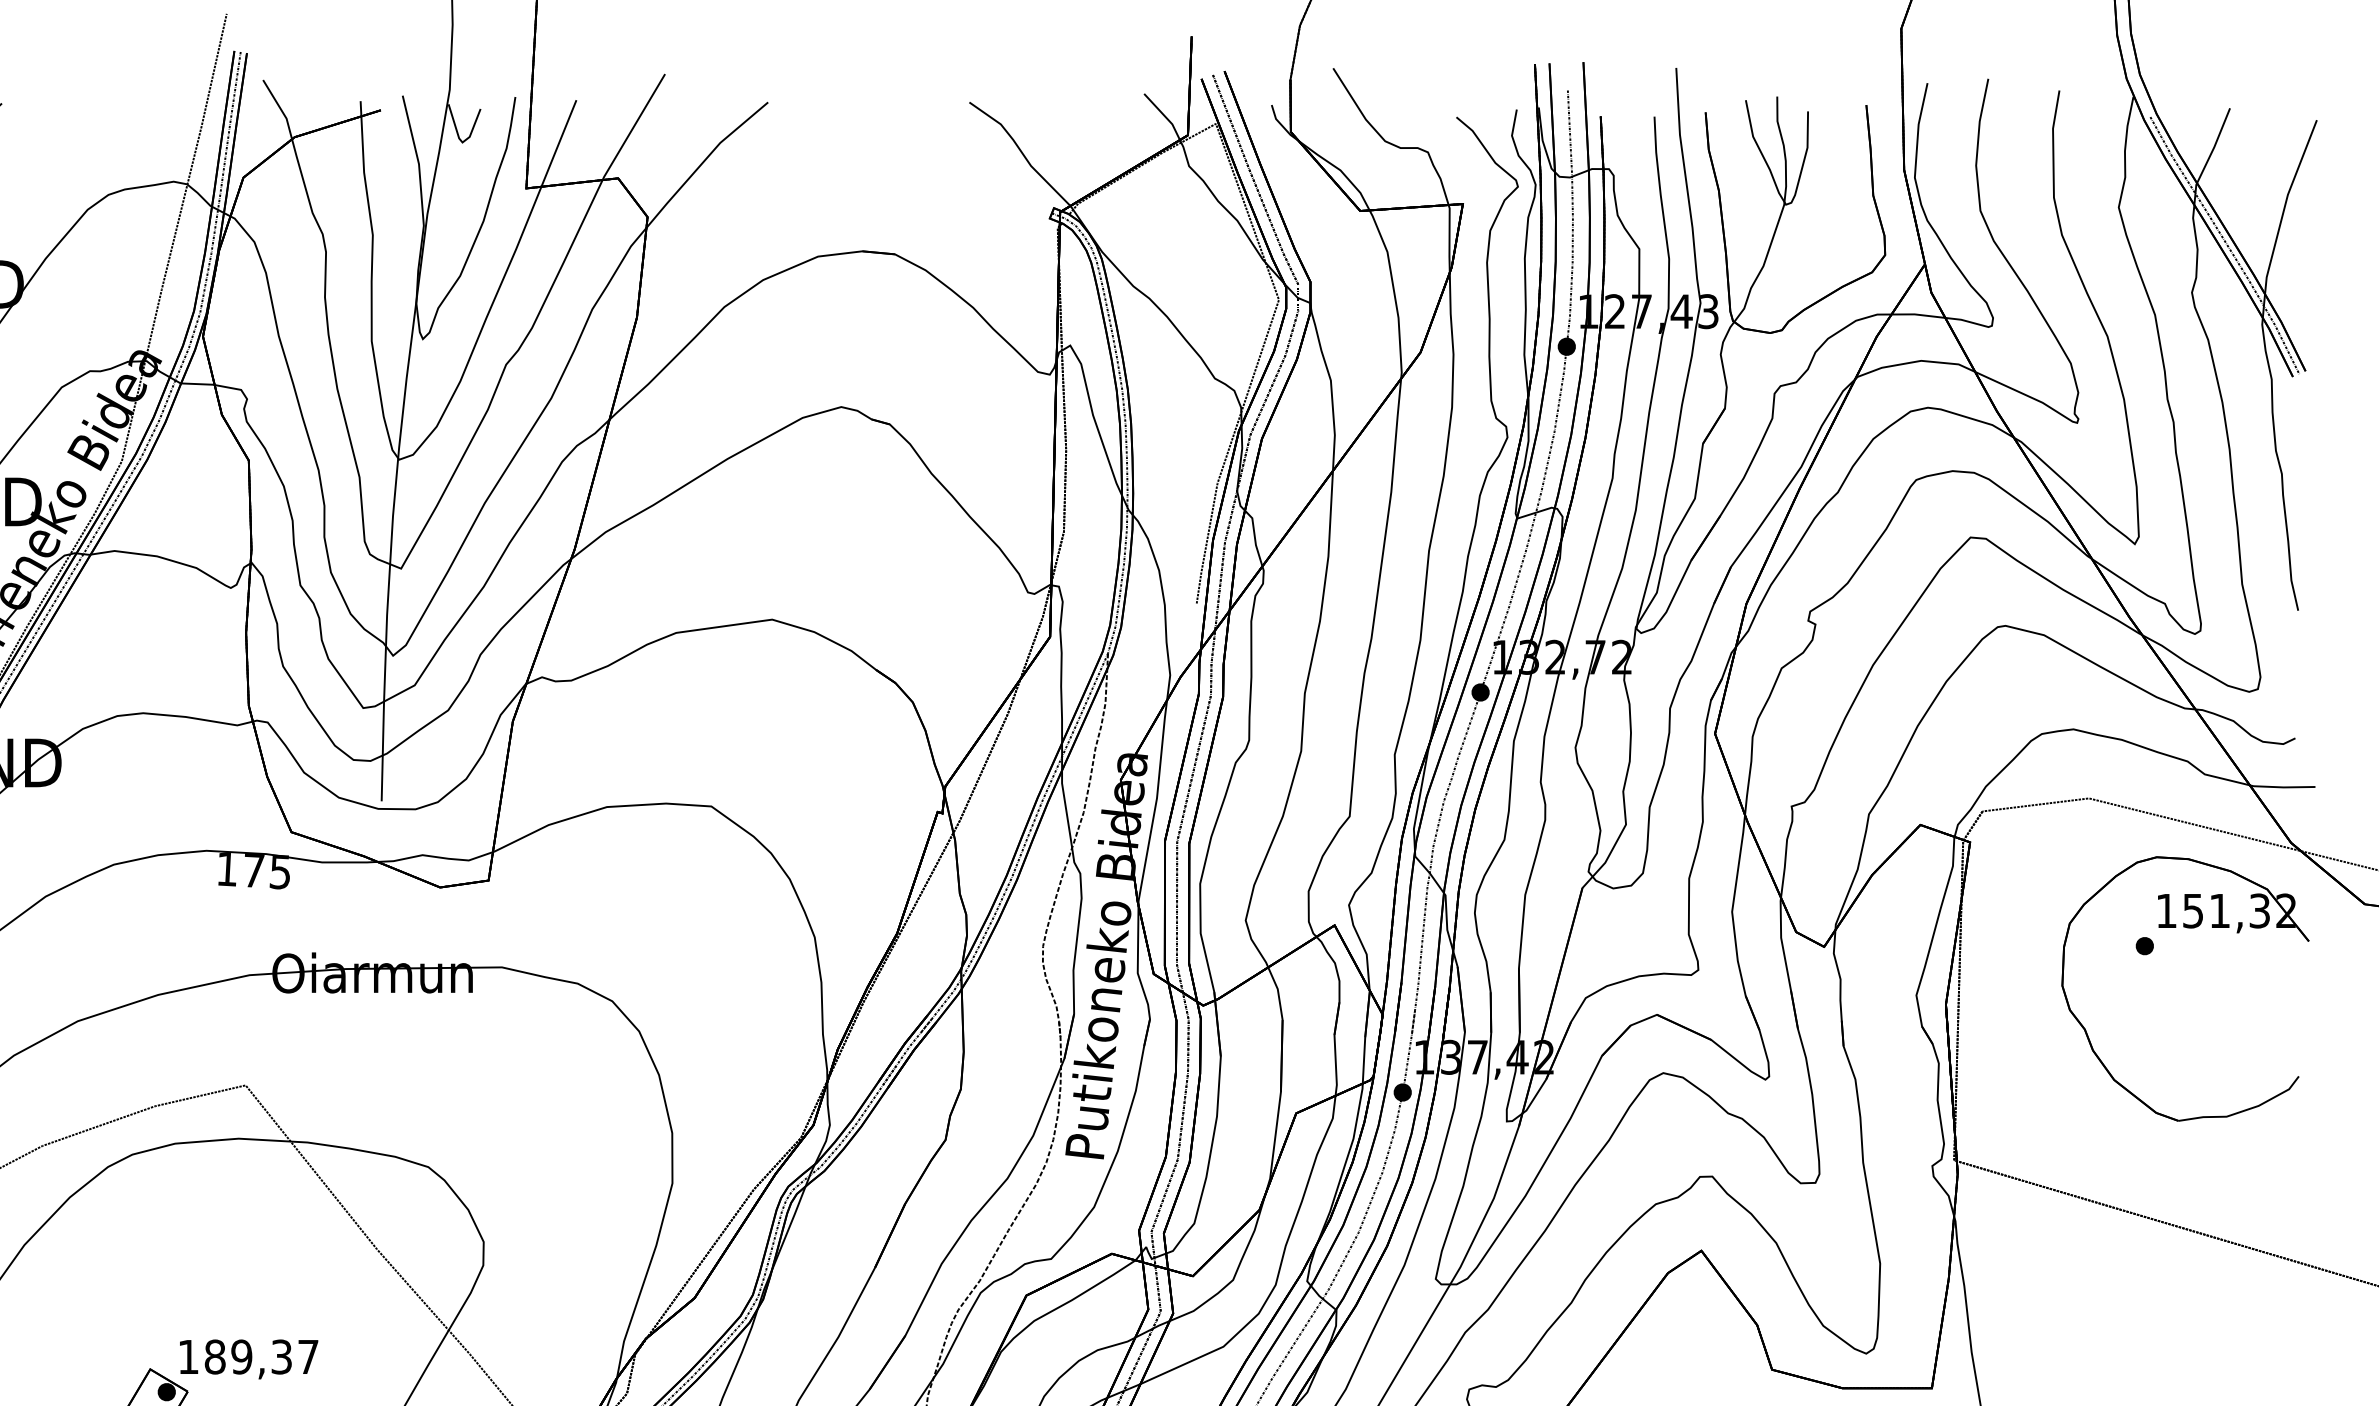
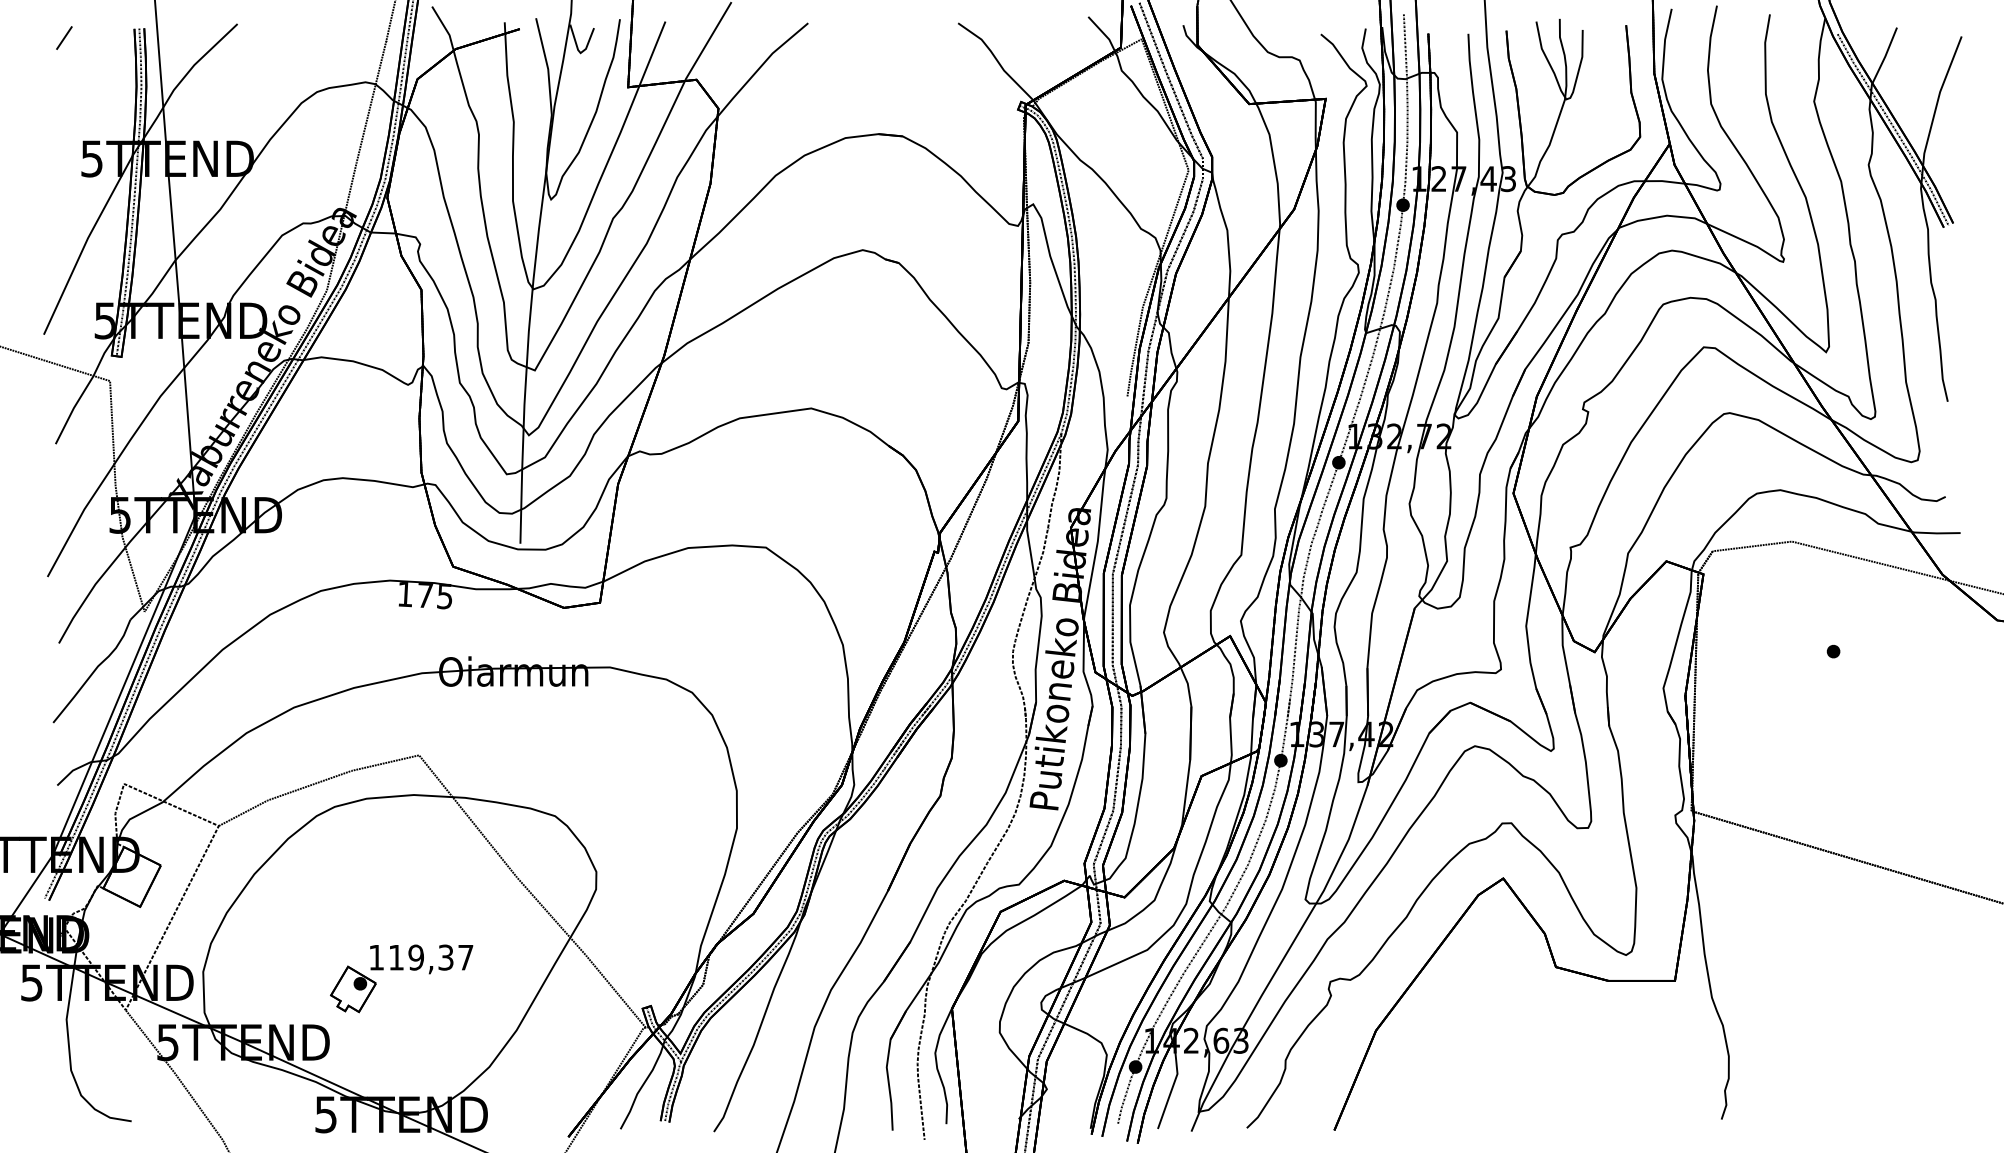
part: (2186, 928) -> (1864, 638), removed
text: (215, 1356) -> (396, 957), 189,37 -> 119,37

